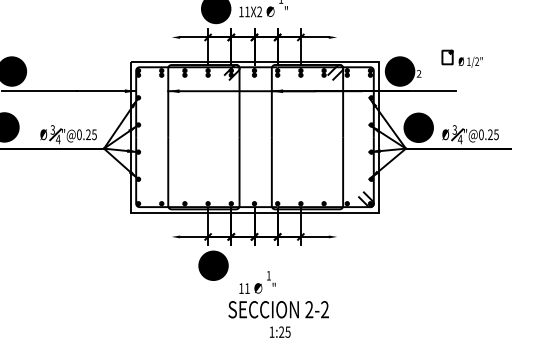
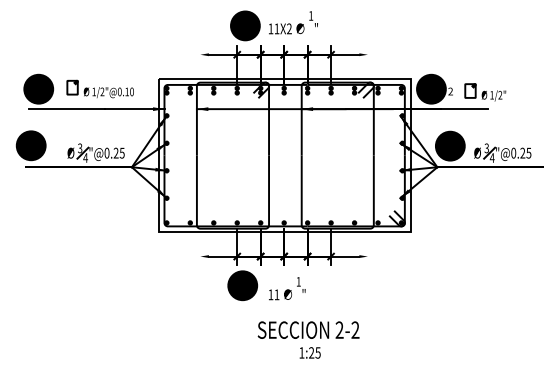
part: (462, 58) -> (485, 92), moved
part: (71, 70) -> (99, 88), added
text: (257, 282) -> (287, 288), moved

